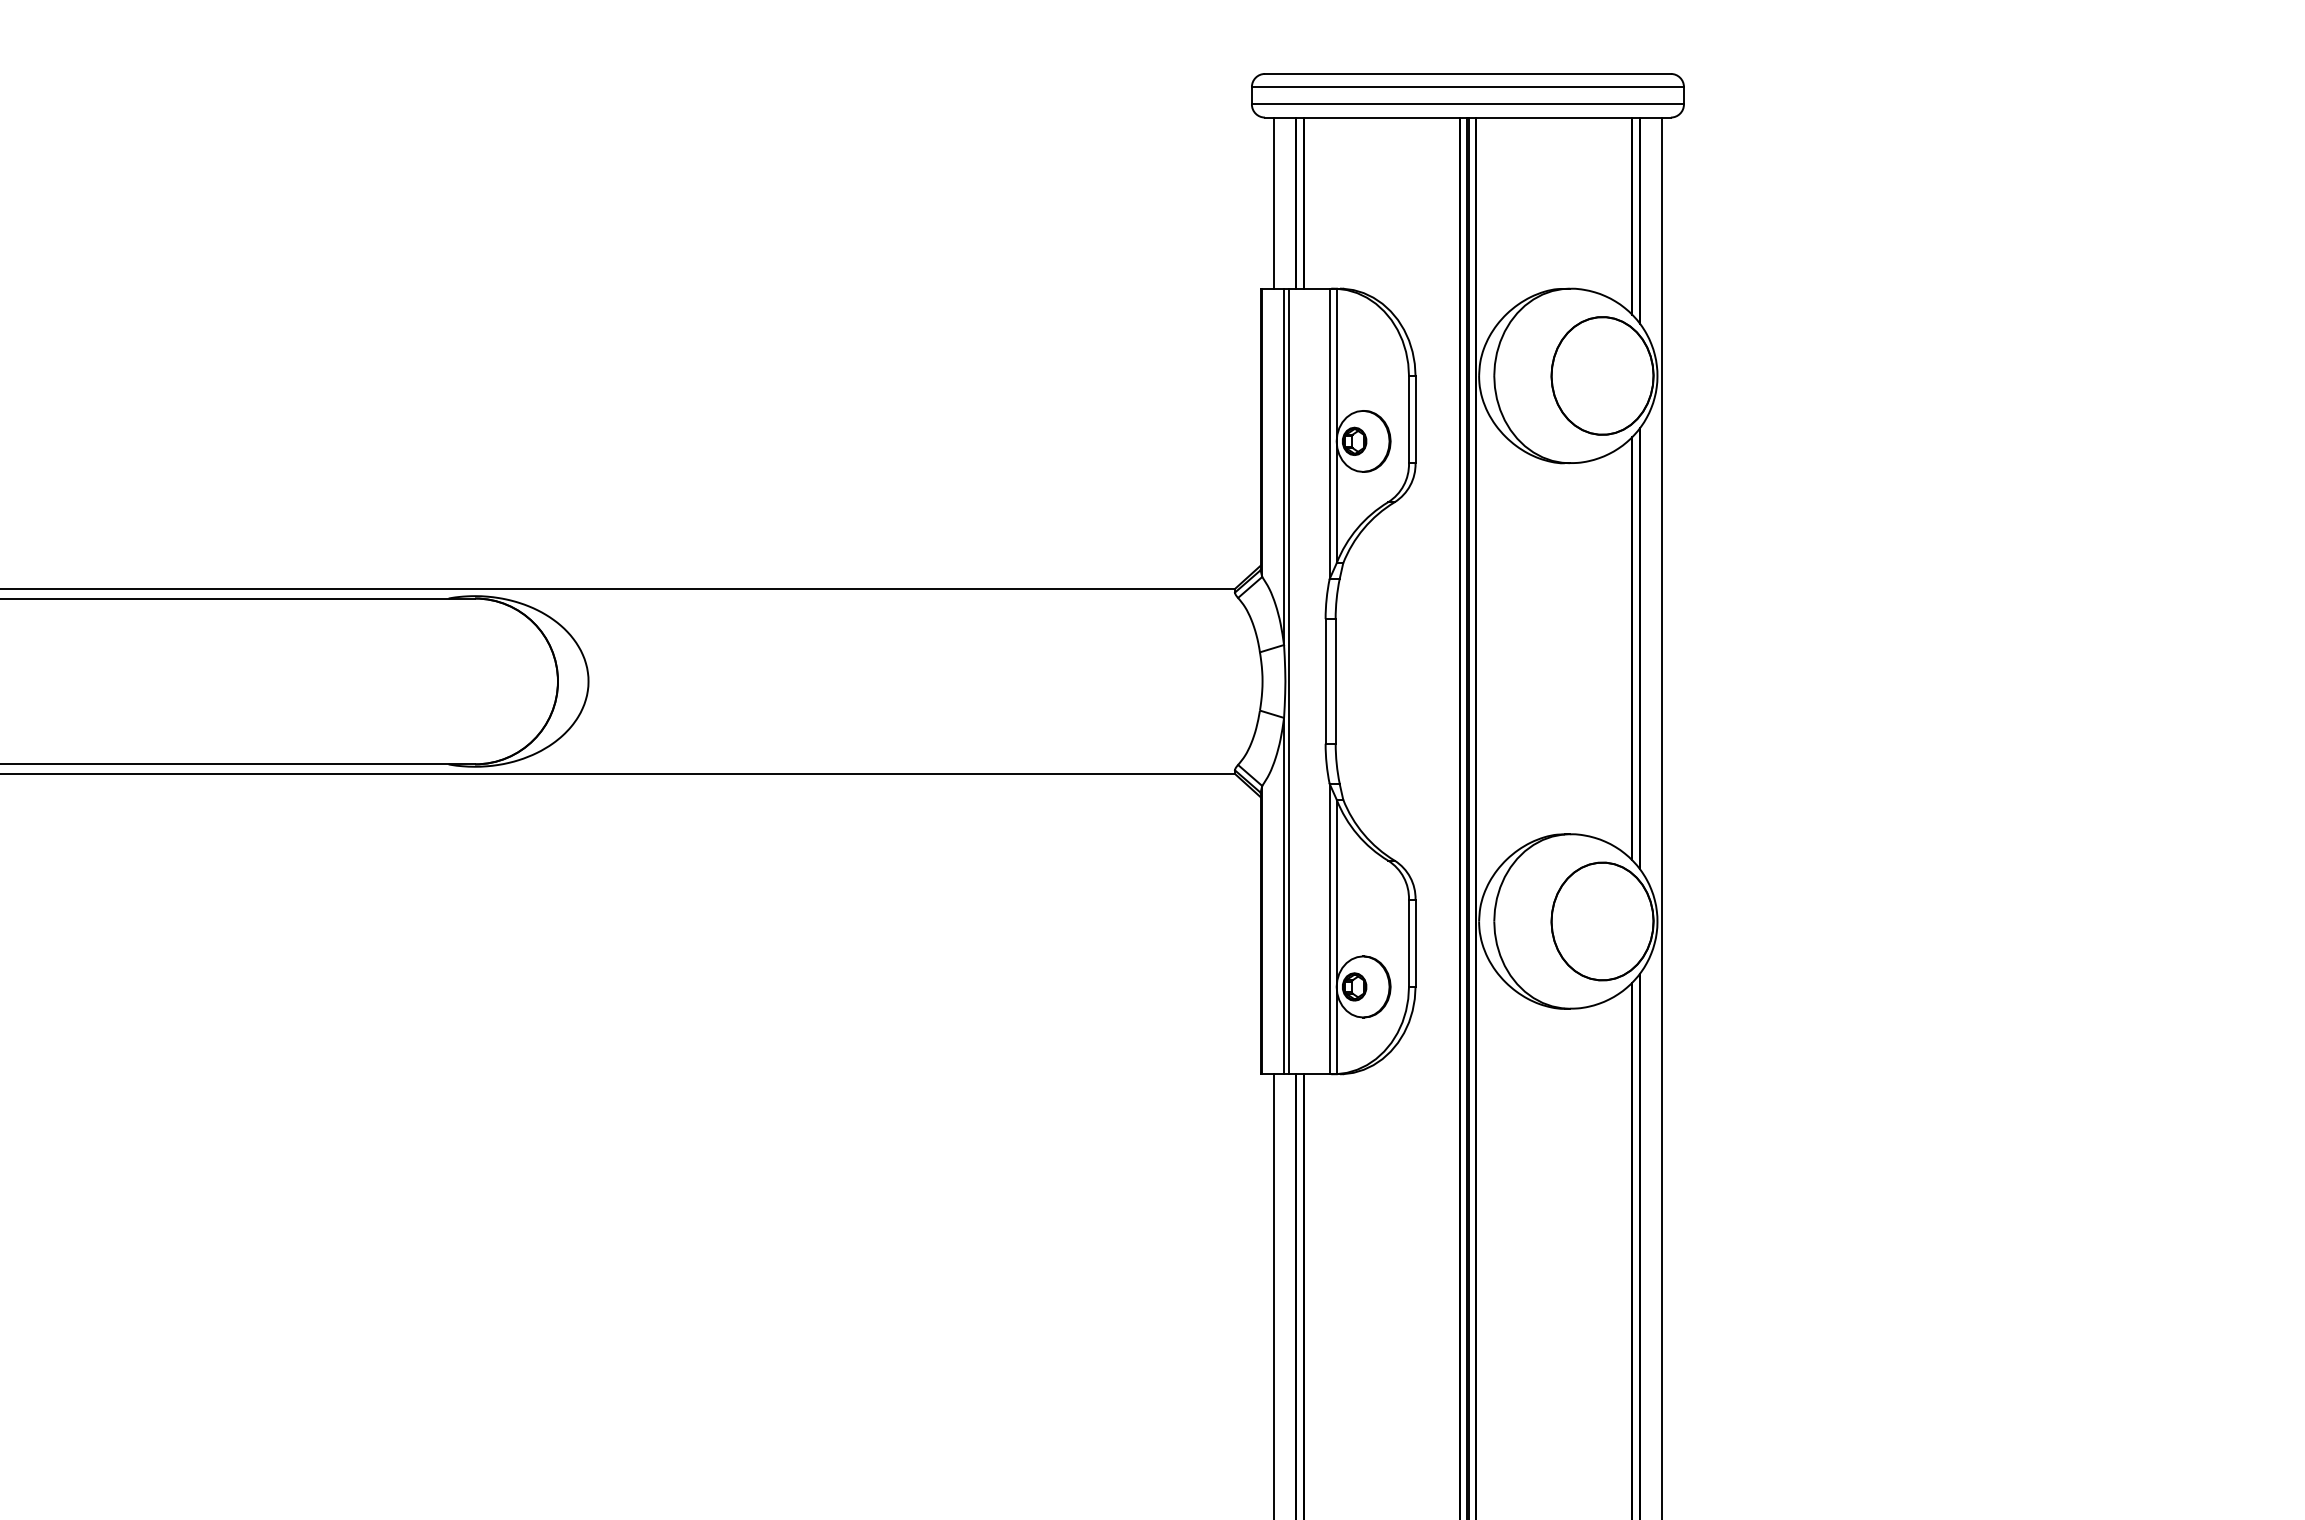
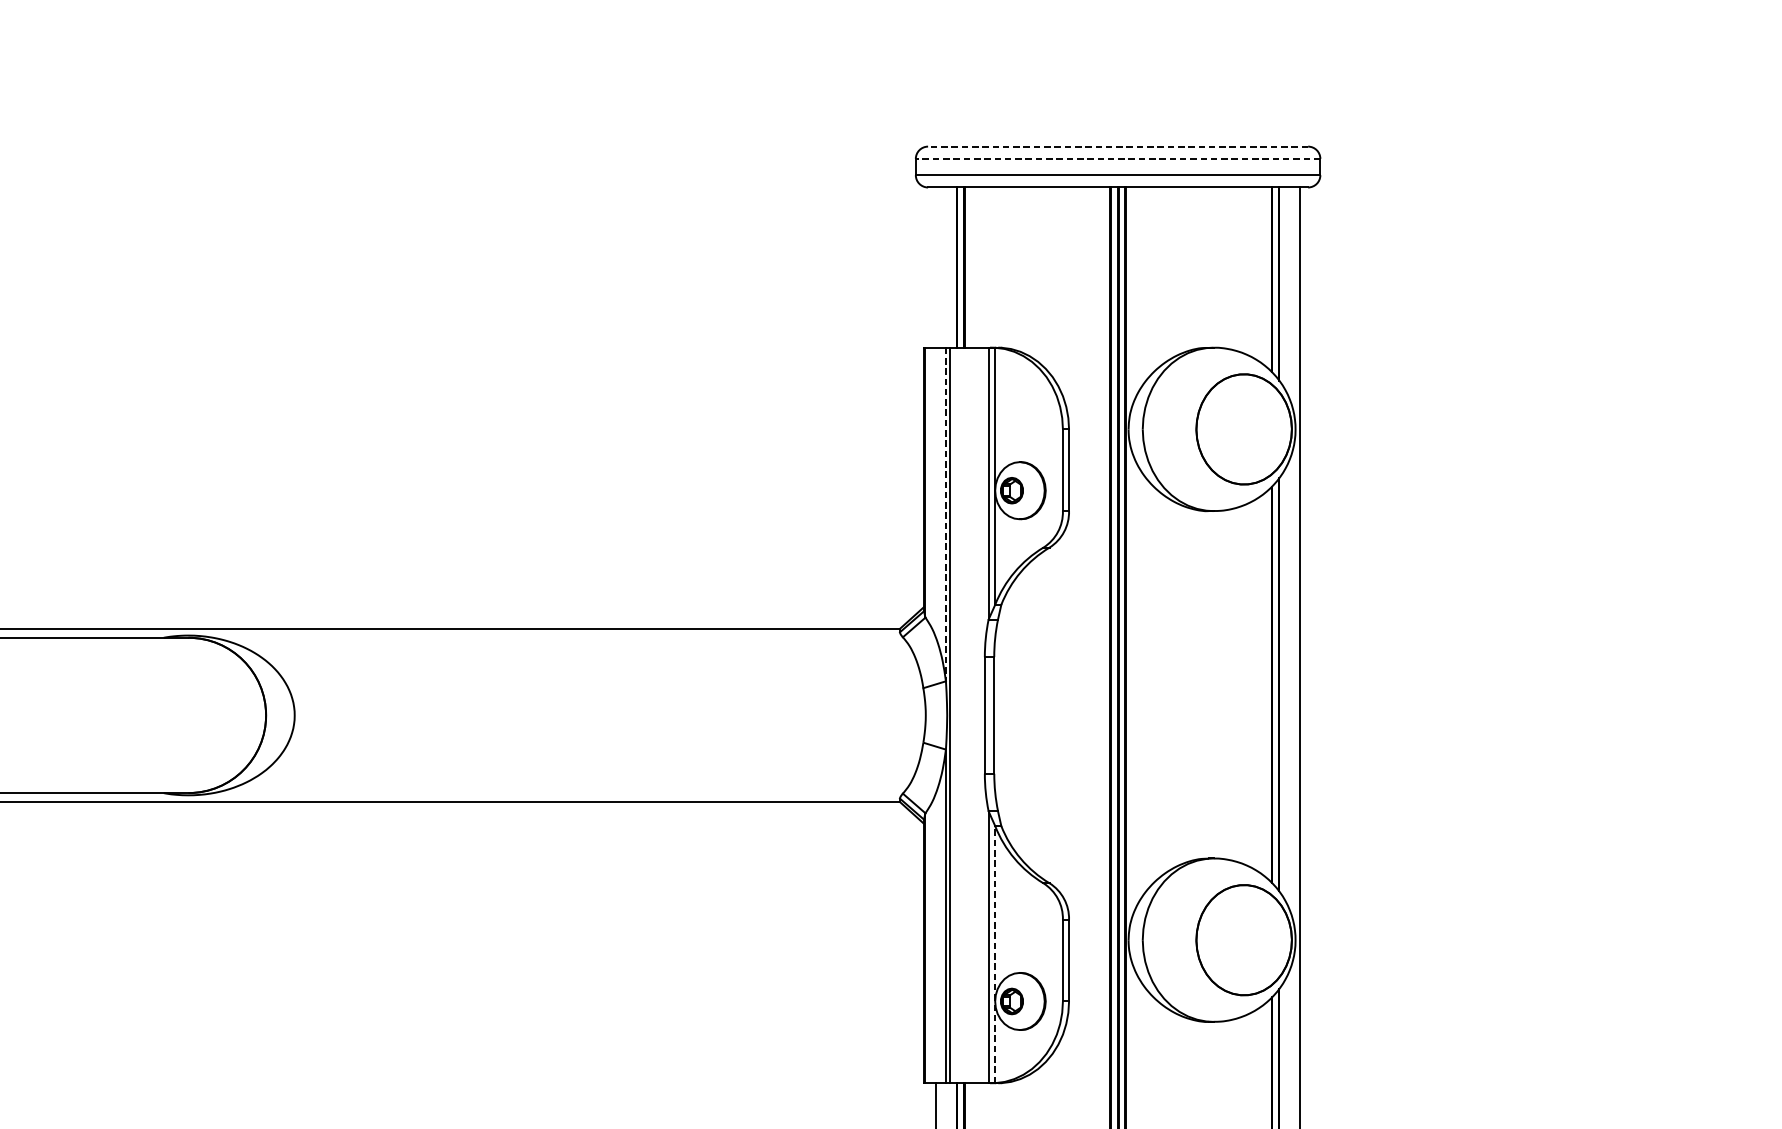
line: (1467, 73) -> (1117, 146), solid -> dashed
line: (1467, 87) -> (1117, 159), solid -> dashed
line: (1273, 202) -> (936, 267), removed
line: (1284, 467) -> (946, 515), solid -> dashed
line: (1336, 936) -> (995, 954), solid -> dashed

